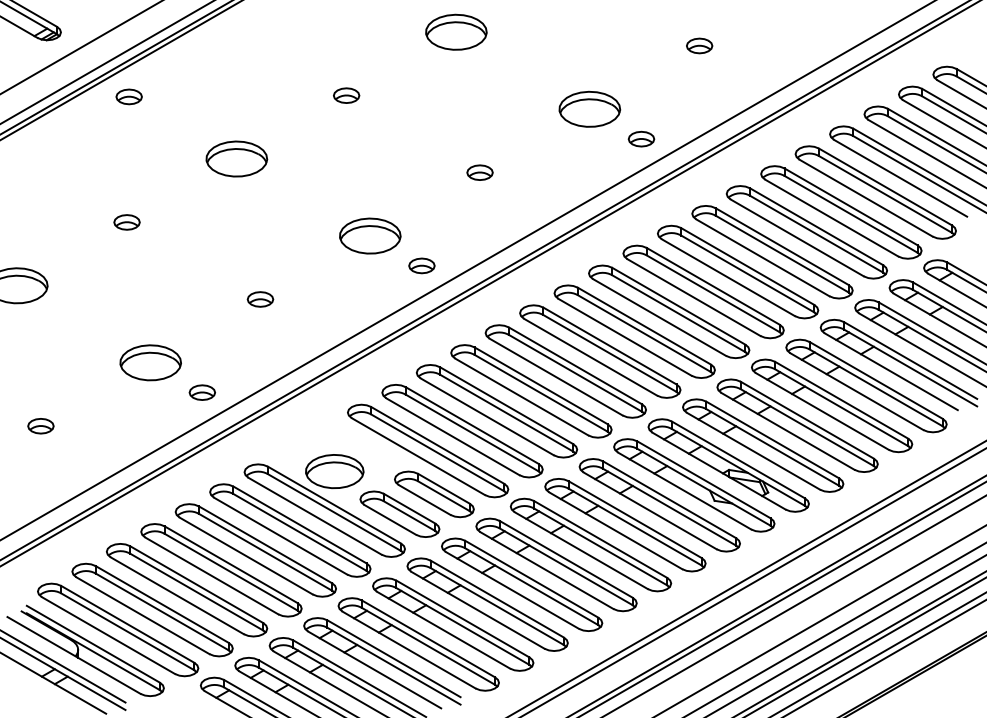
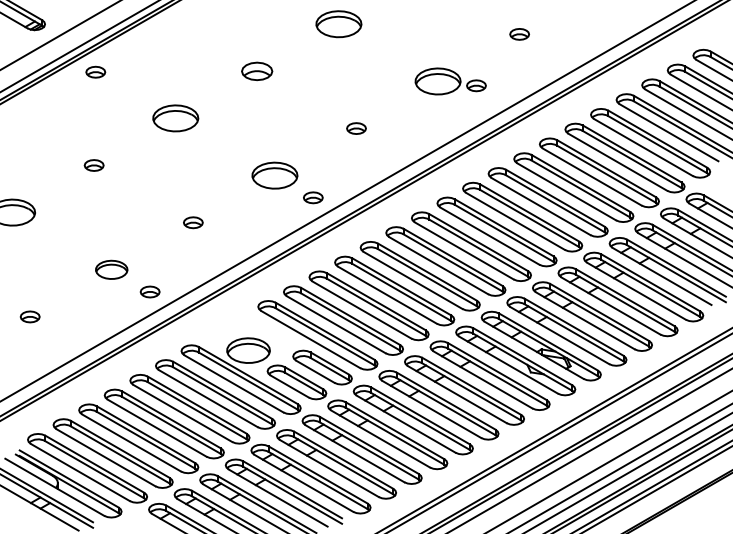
part: (346, 95) -> (257, 71), size x1.6
part: (641, 138) -> (476, 85), moved
part: (150, 362) -> (111, 269), size x0.7

